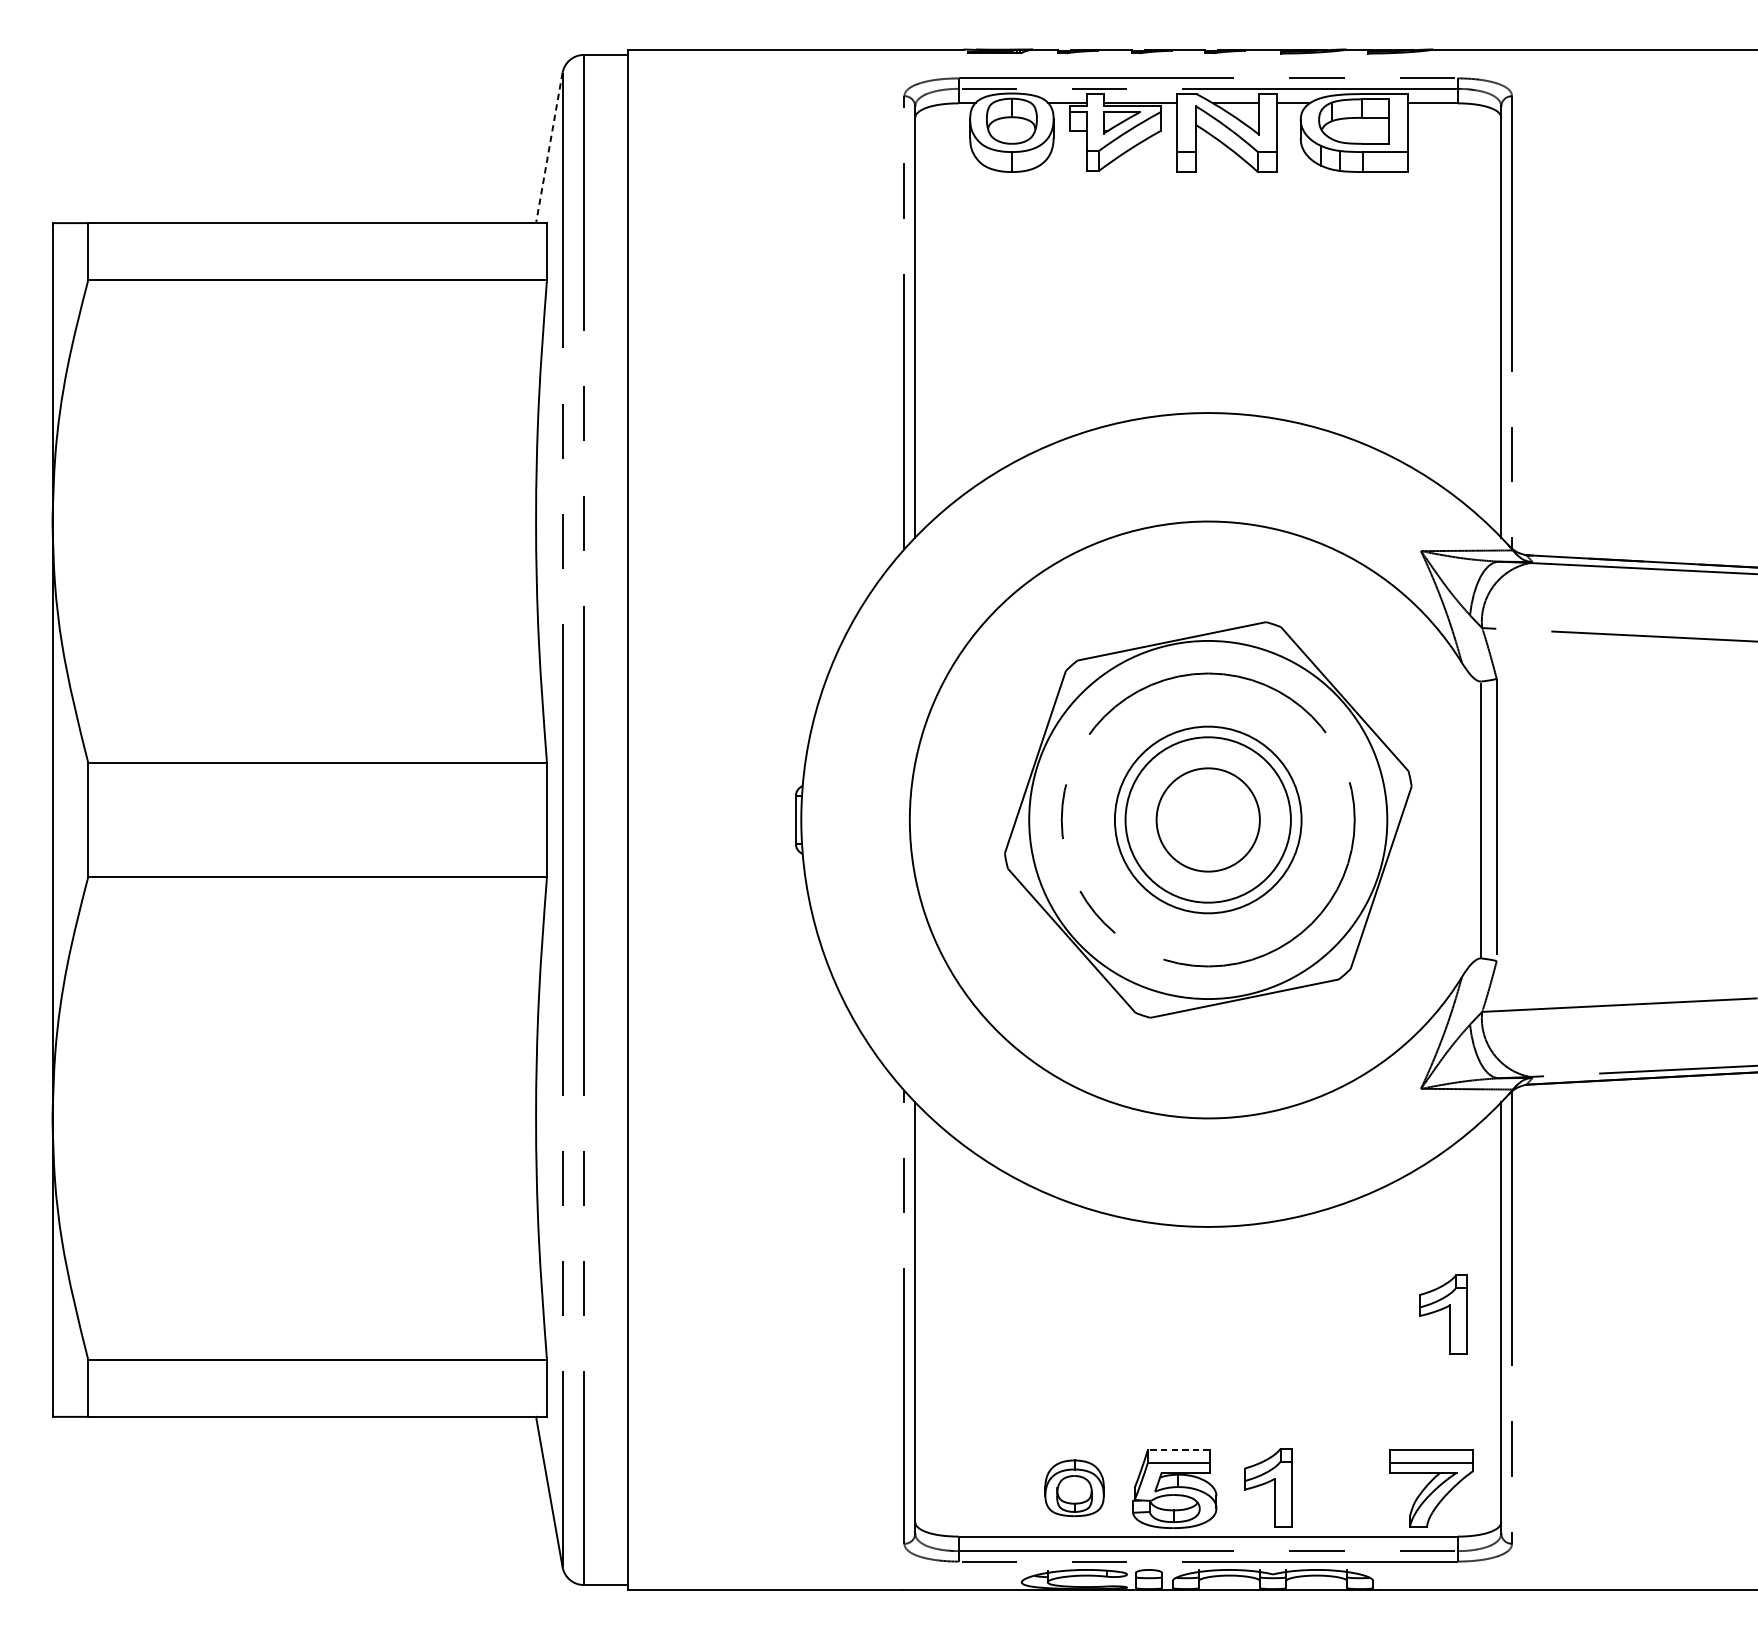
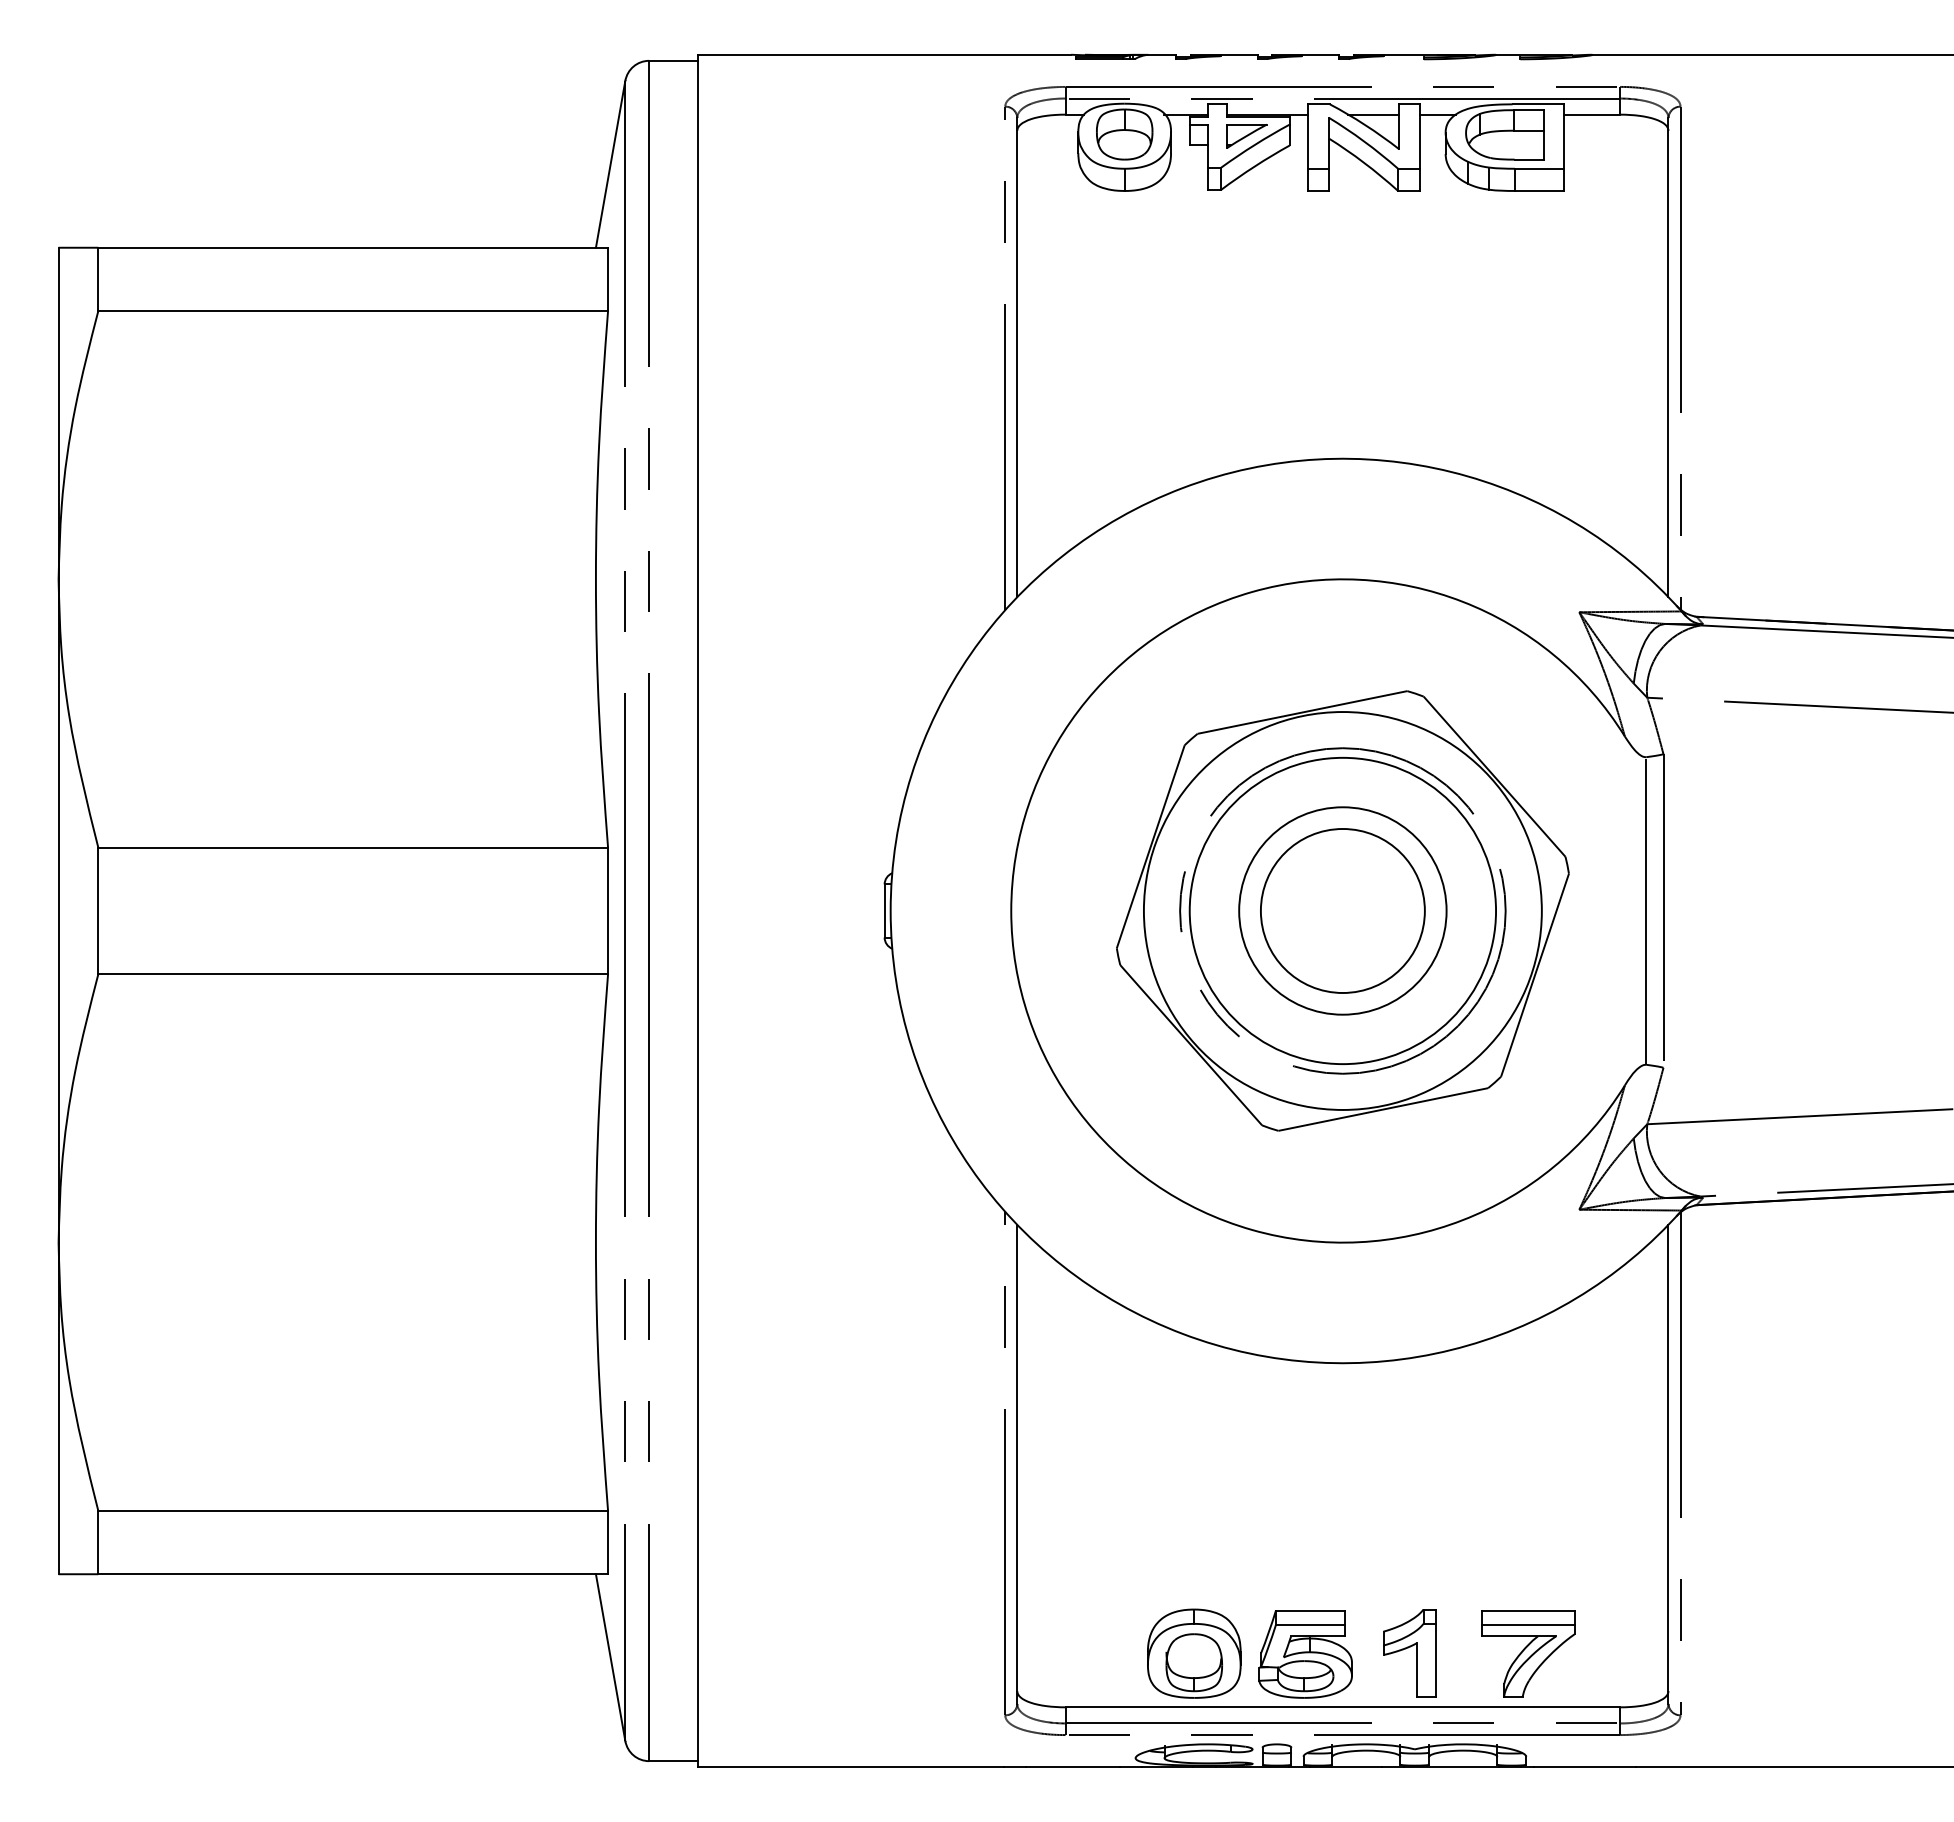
line: (549, 148) -> (610, 164), dashed -> solid
circle: (1207, 819) -> (1342, 910), size x1.43
circle: (1207, 819) -> (1342, 910), size x1.67
part: (1443, 1314) -> (1604, 1460), removed
line: (1178, 1449) -> (1309, 1610), dashed -> solid
part: (1074, 1488) -> (1194, 1653), size x1.43
part: (1431, 1488) -> (1528, 1653), moved

